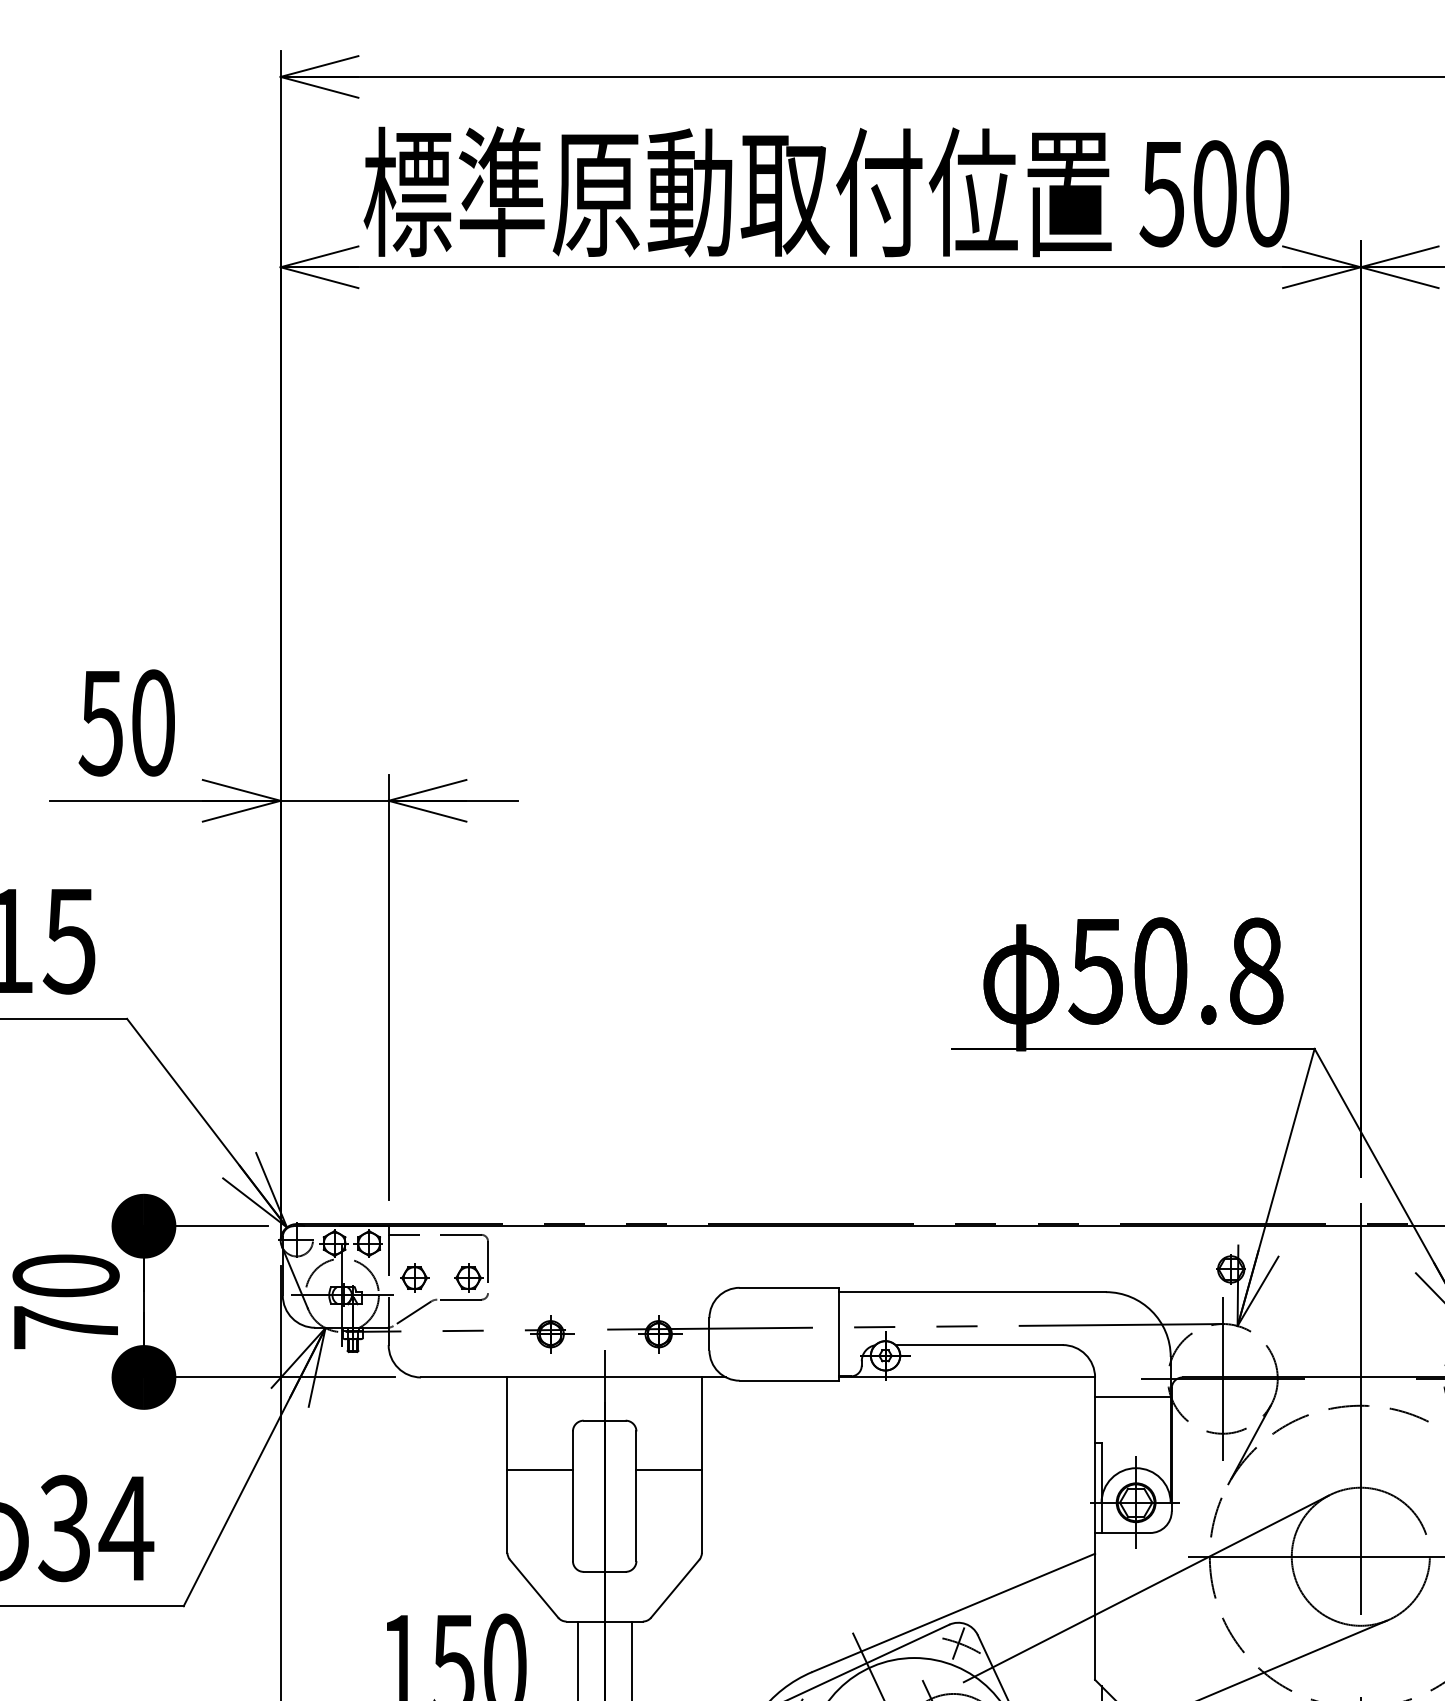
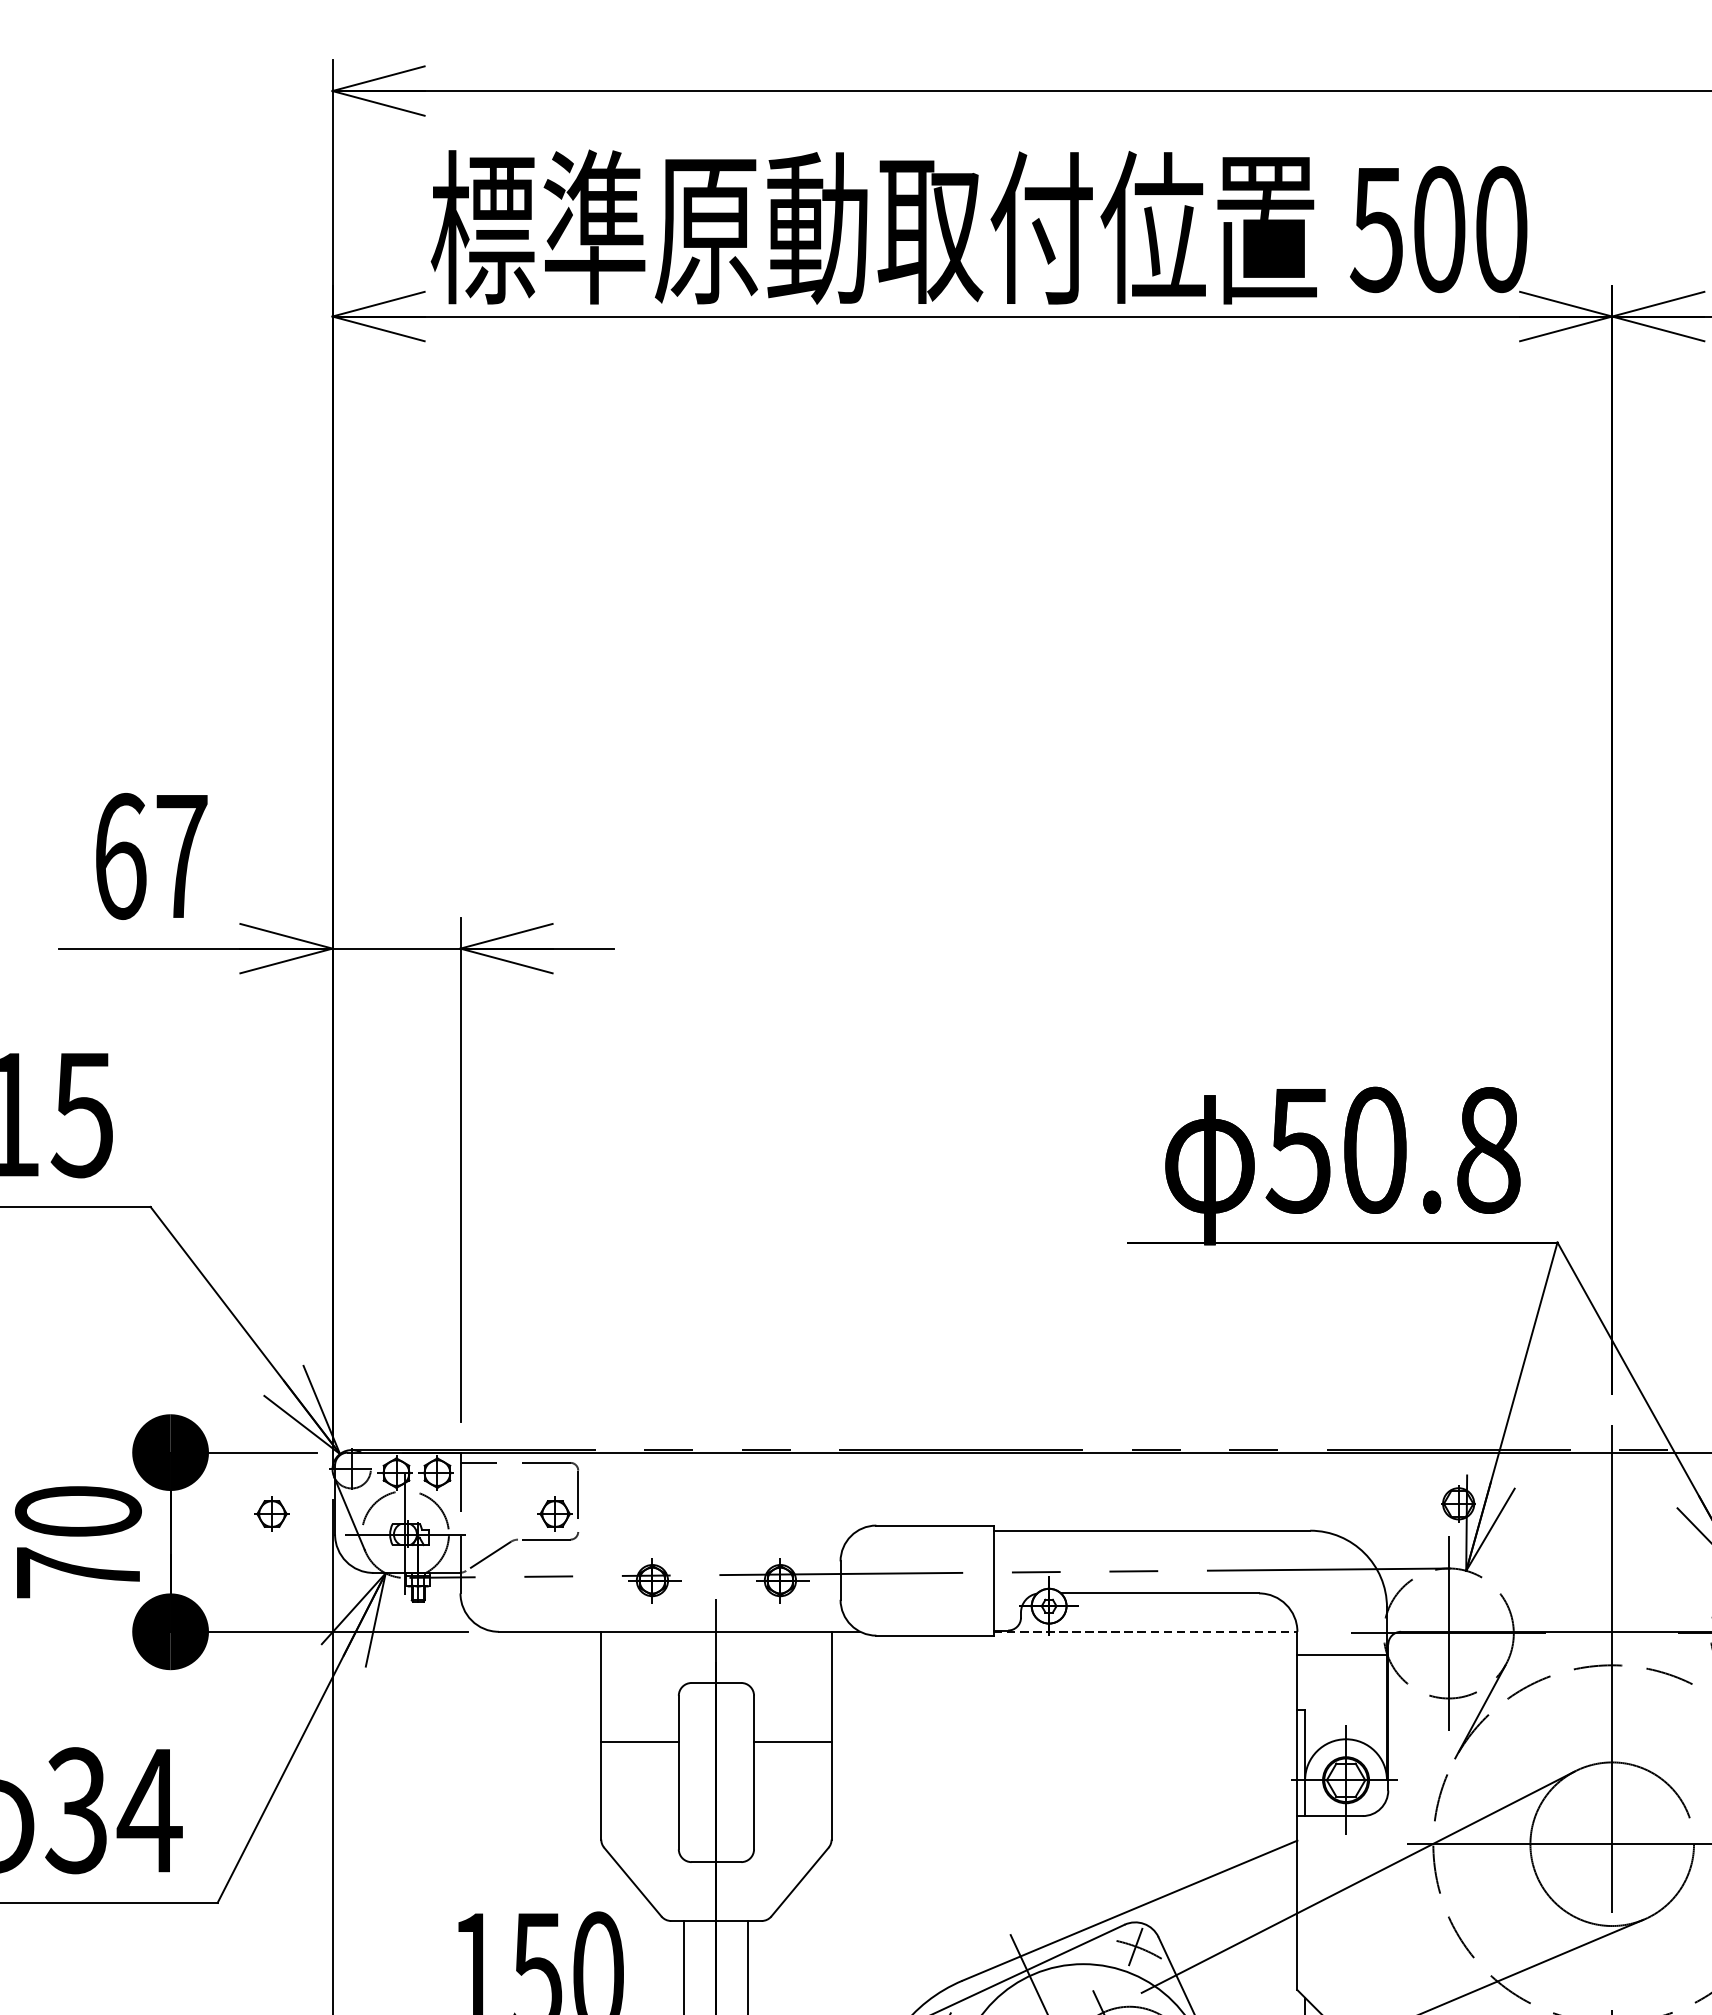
text: (126, 722) -> (149, 855), 50 -> 67
part: (414, 1277) -> (271, 1513), moved
line: (967, 1377) -> (1146, 1631), solid -> dashed

